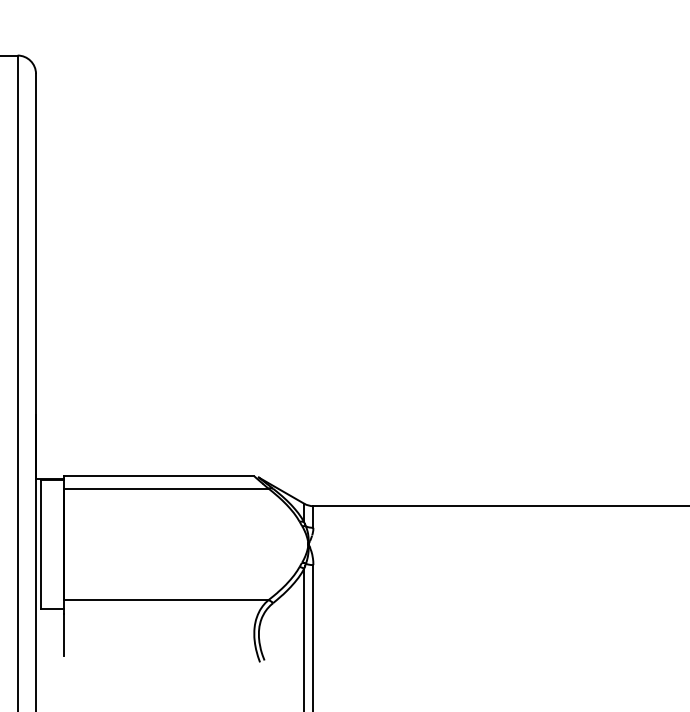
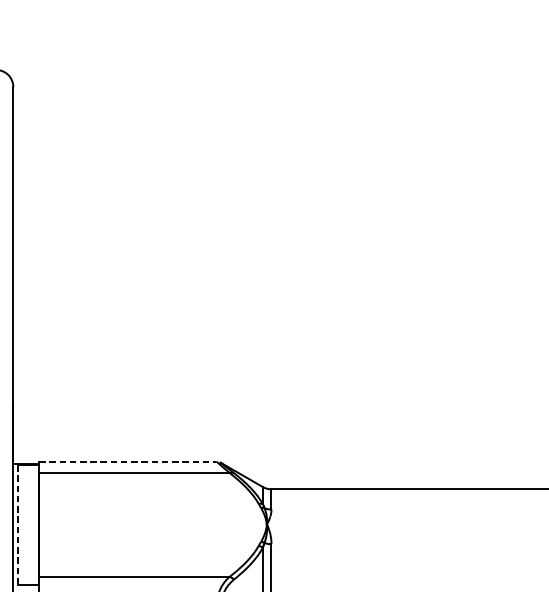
line: (159, 476) -> (128, 461), solid -> dashed
line: (40, 544) -> (17, 525), solid -> dashed

